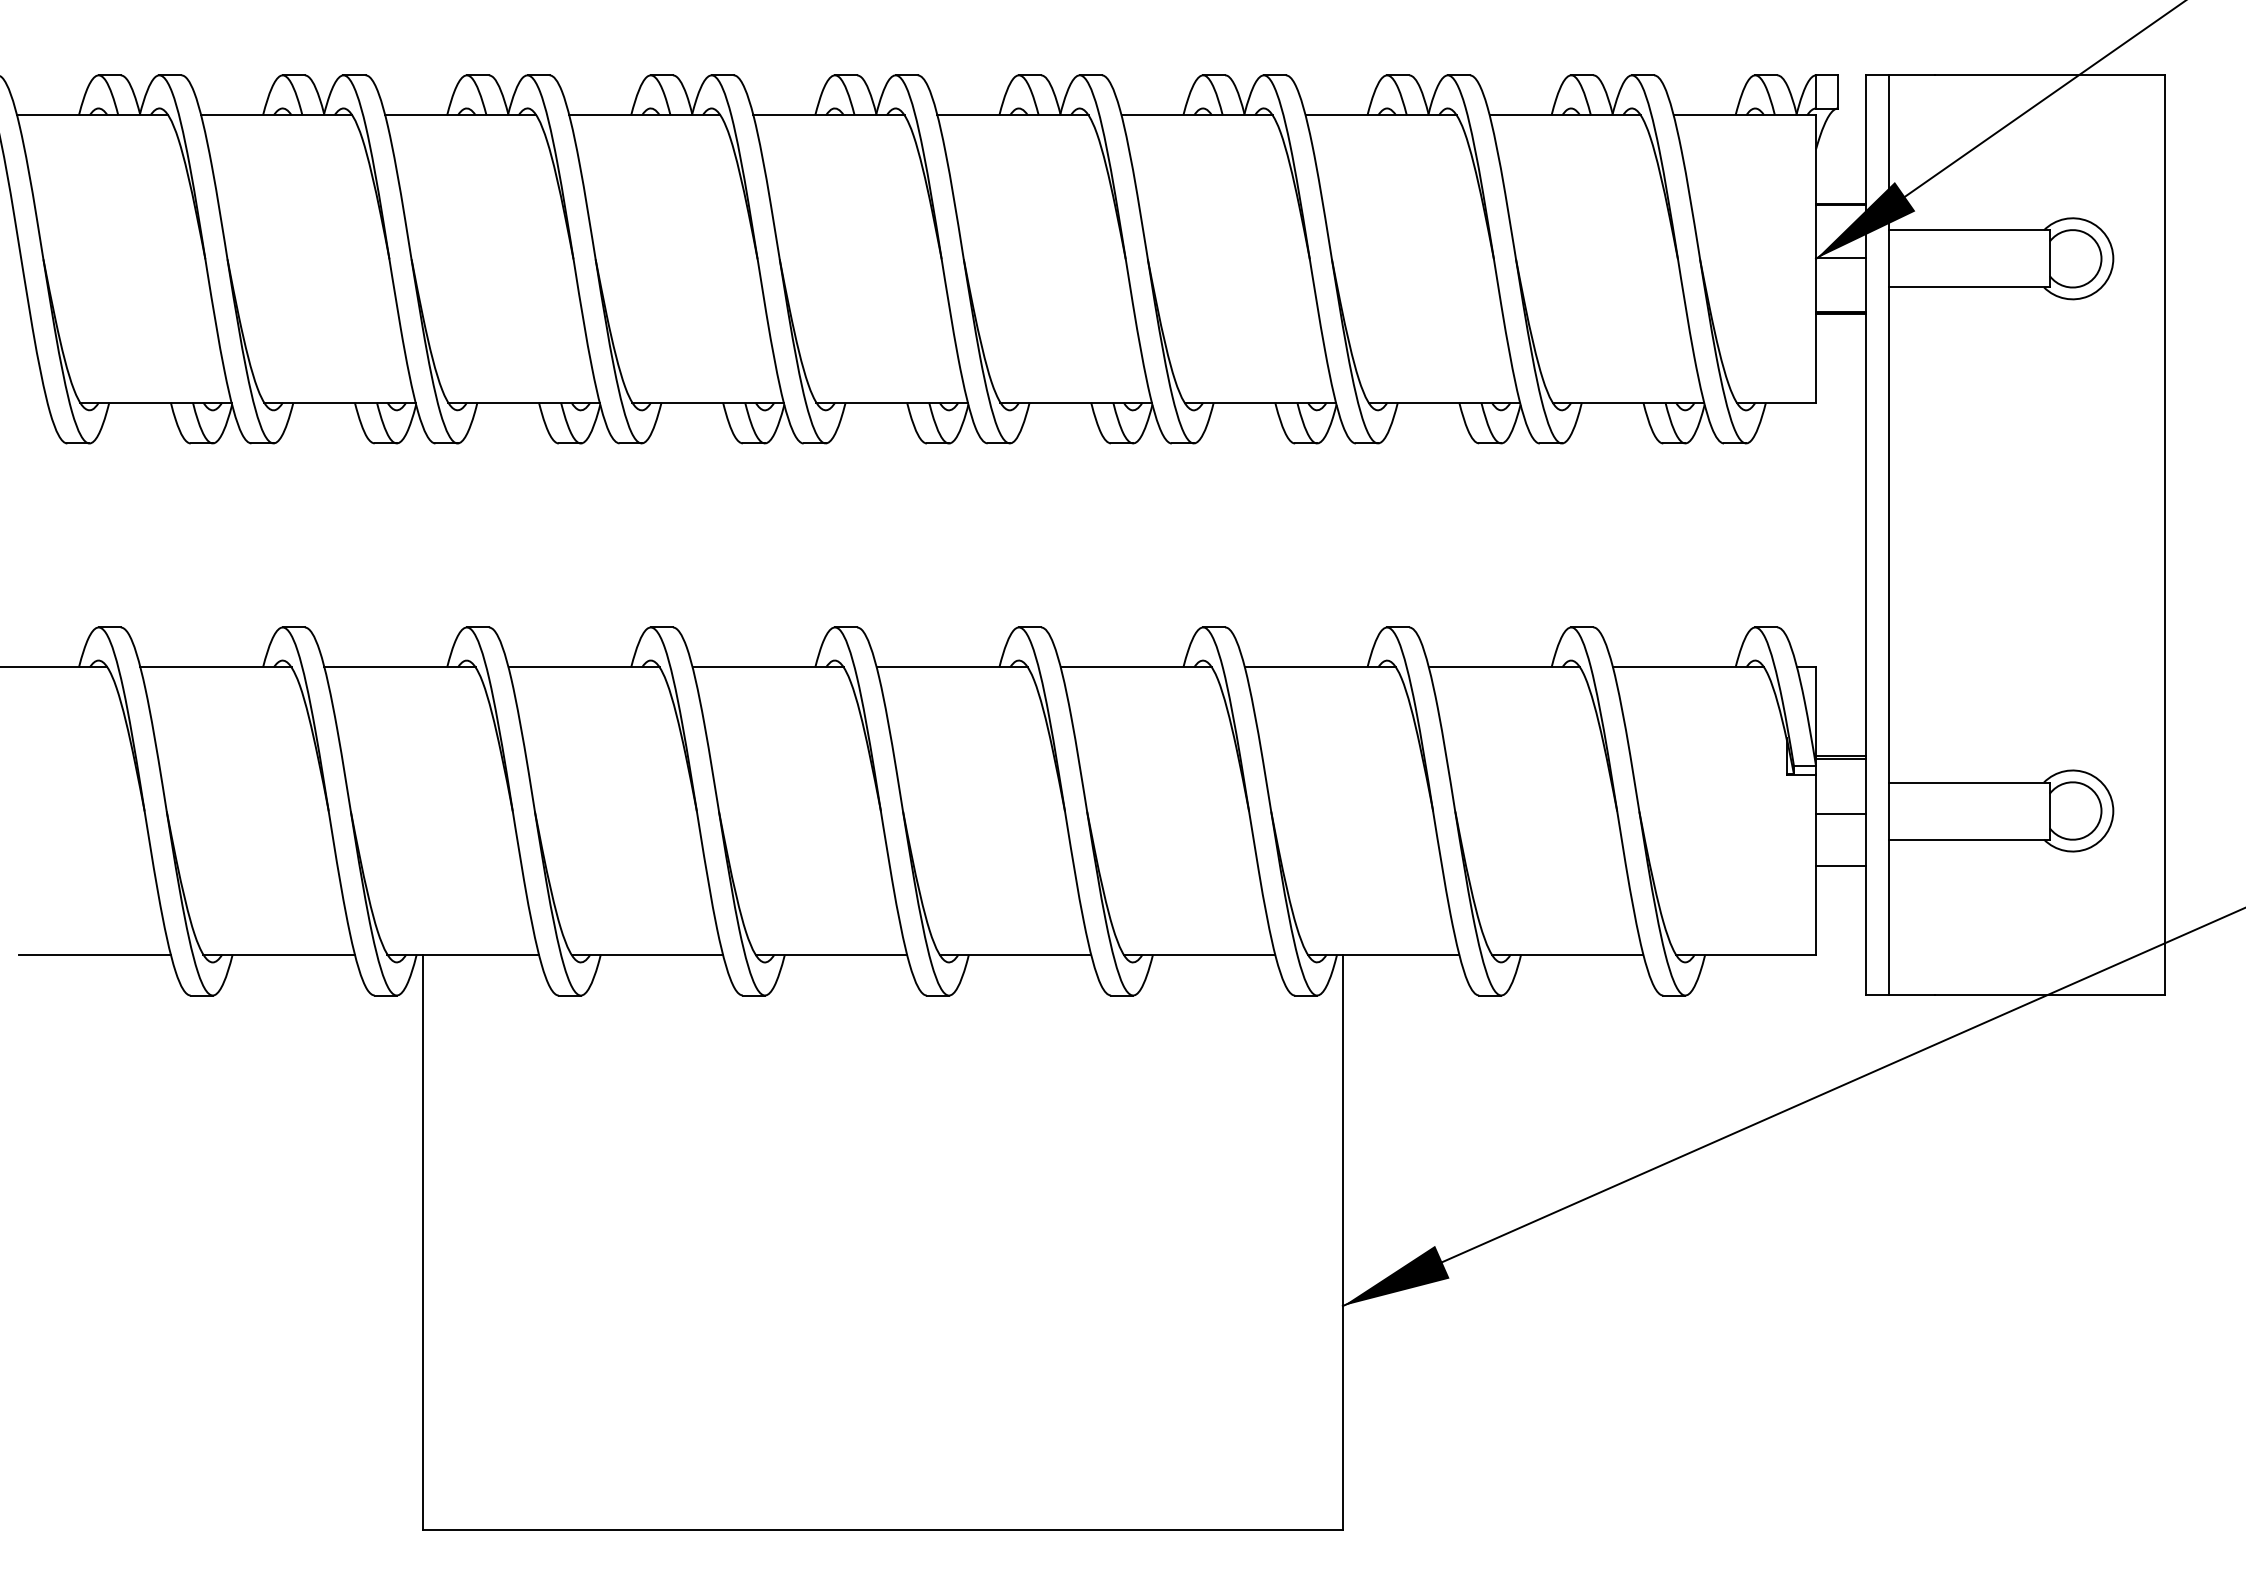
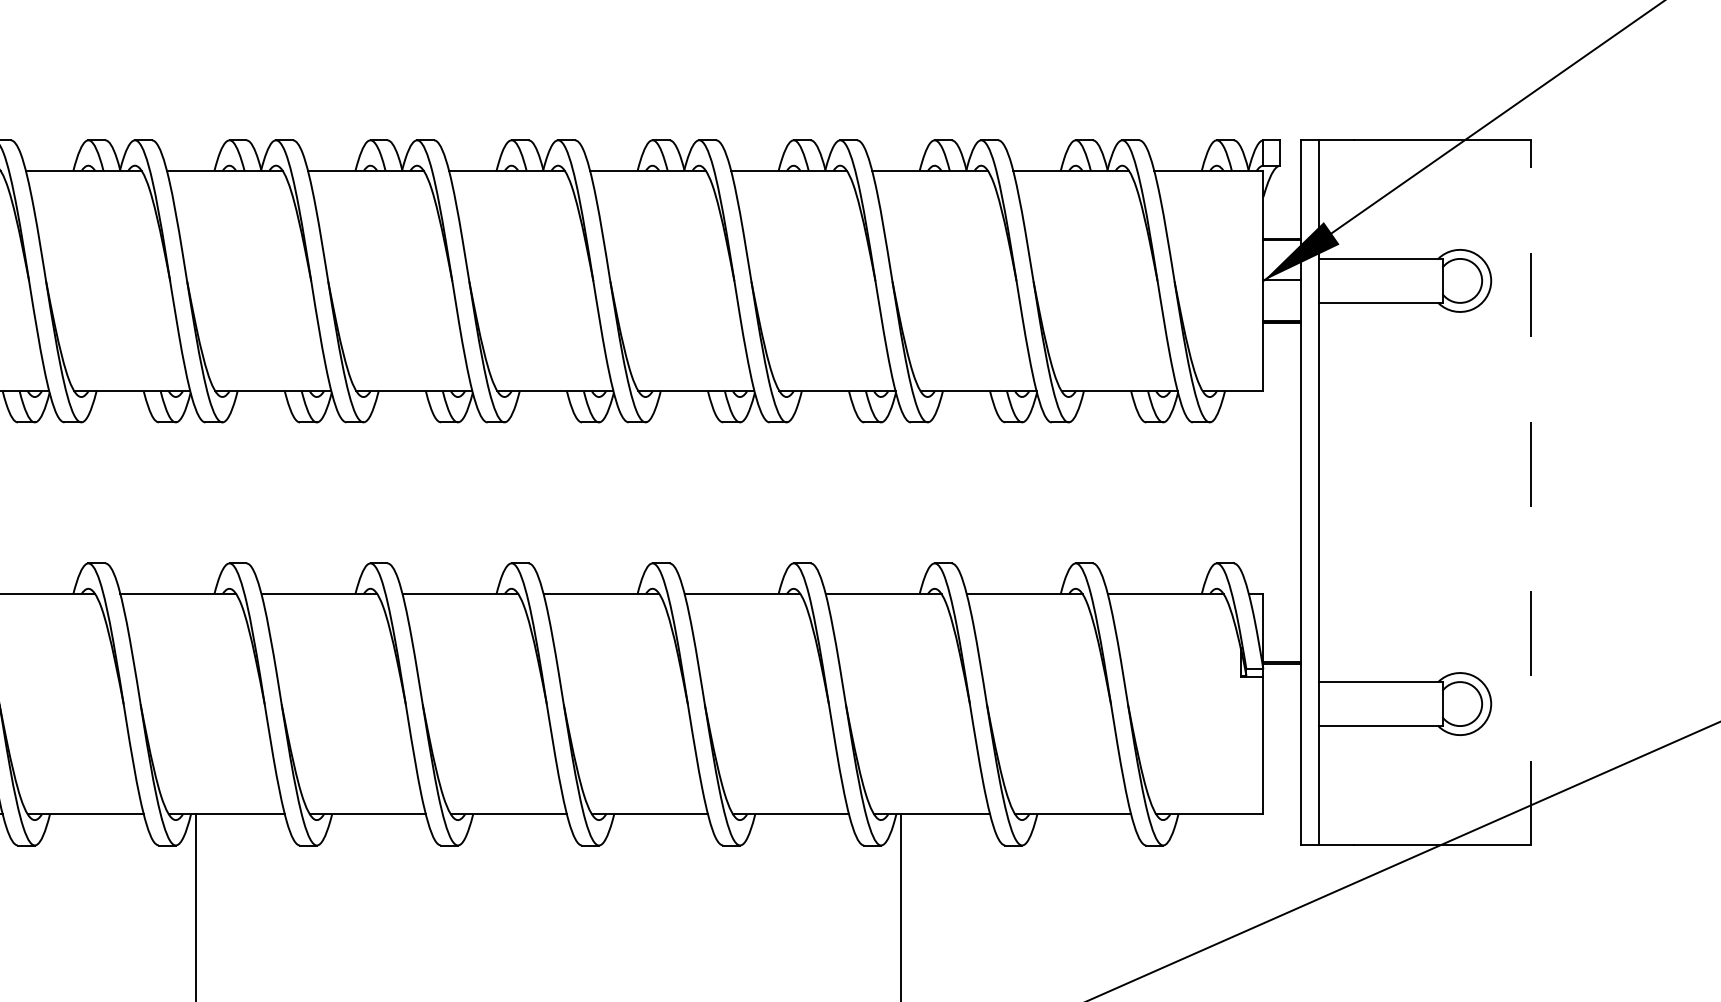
line: (2164, 534) -> (1530, 492), solid -> dashed
line: (1840, 814) -> (1282, 706), removed
line: (1840, 865) -> (1282, 745), removed

